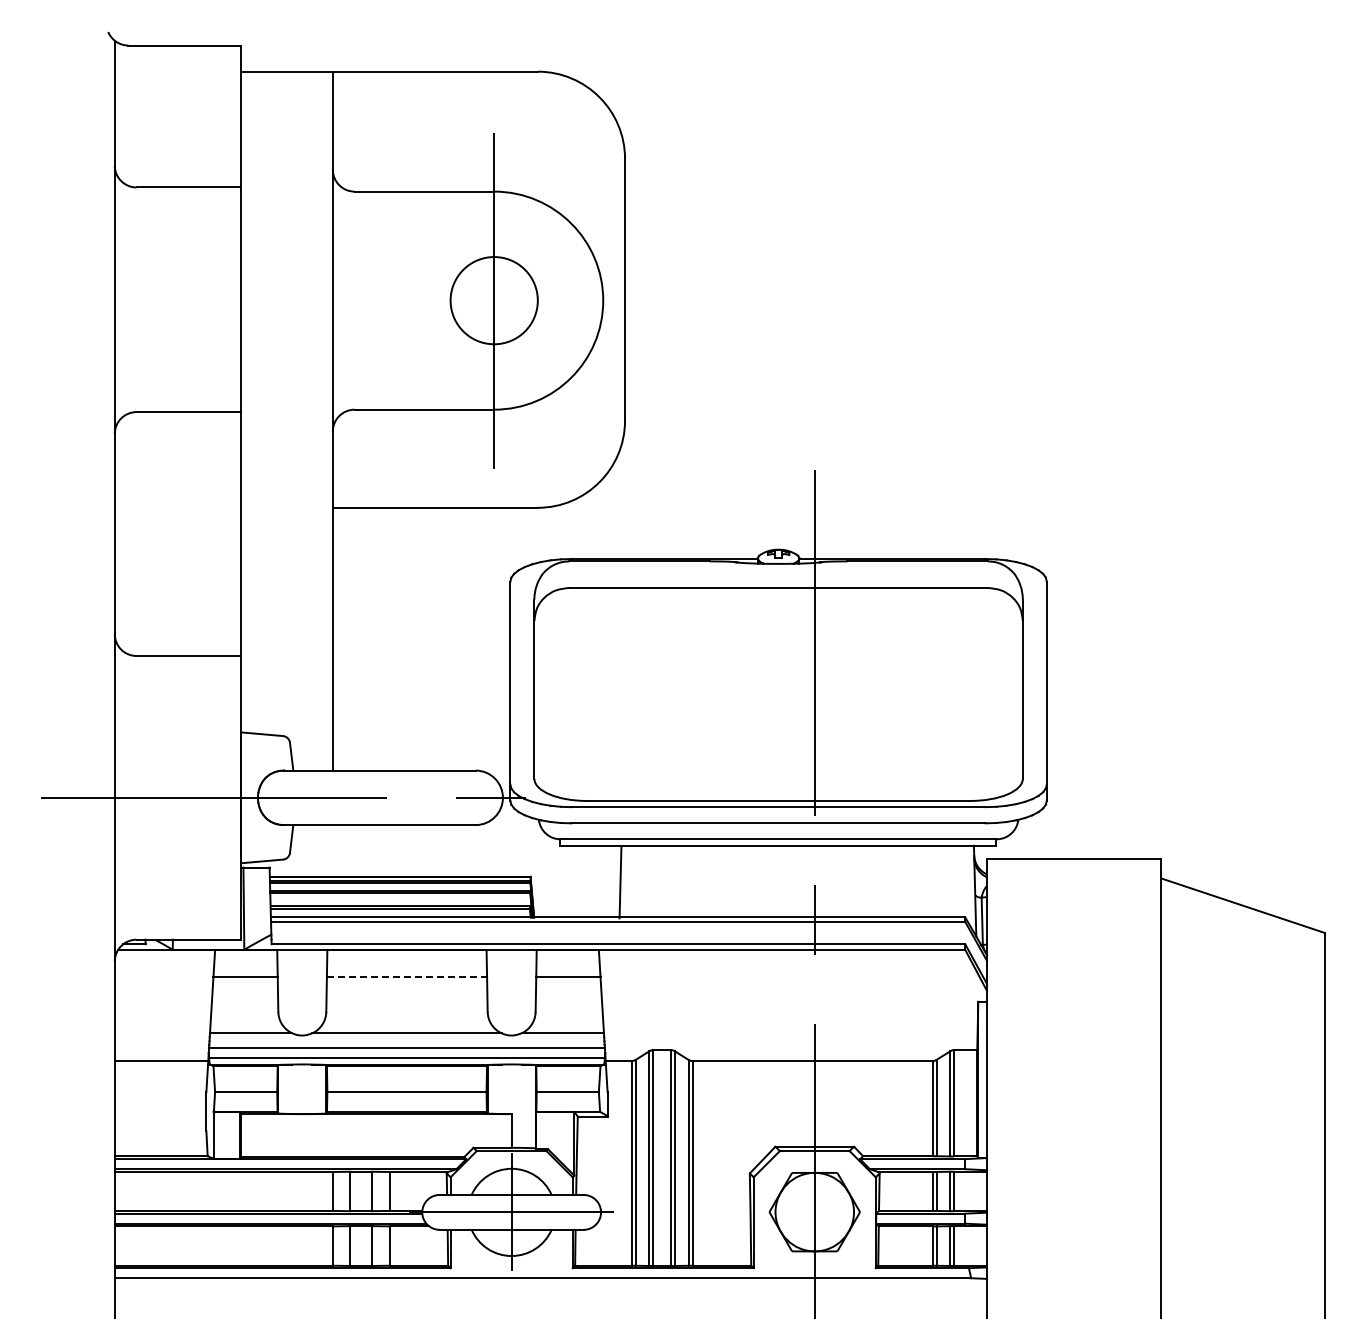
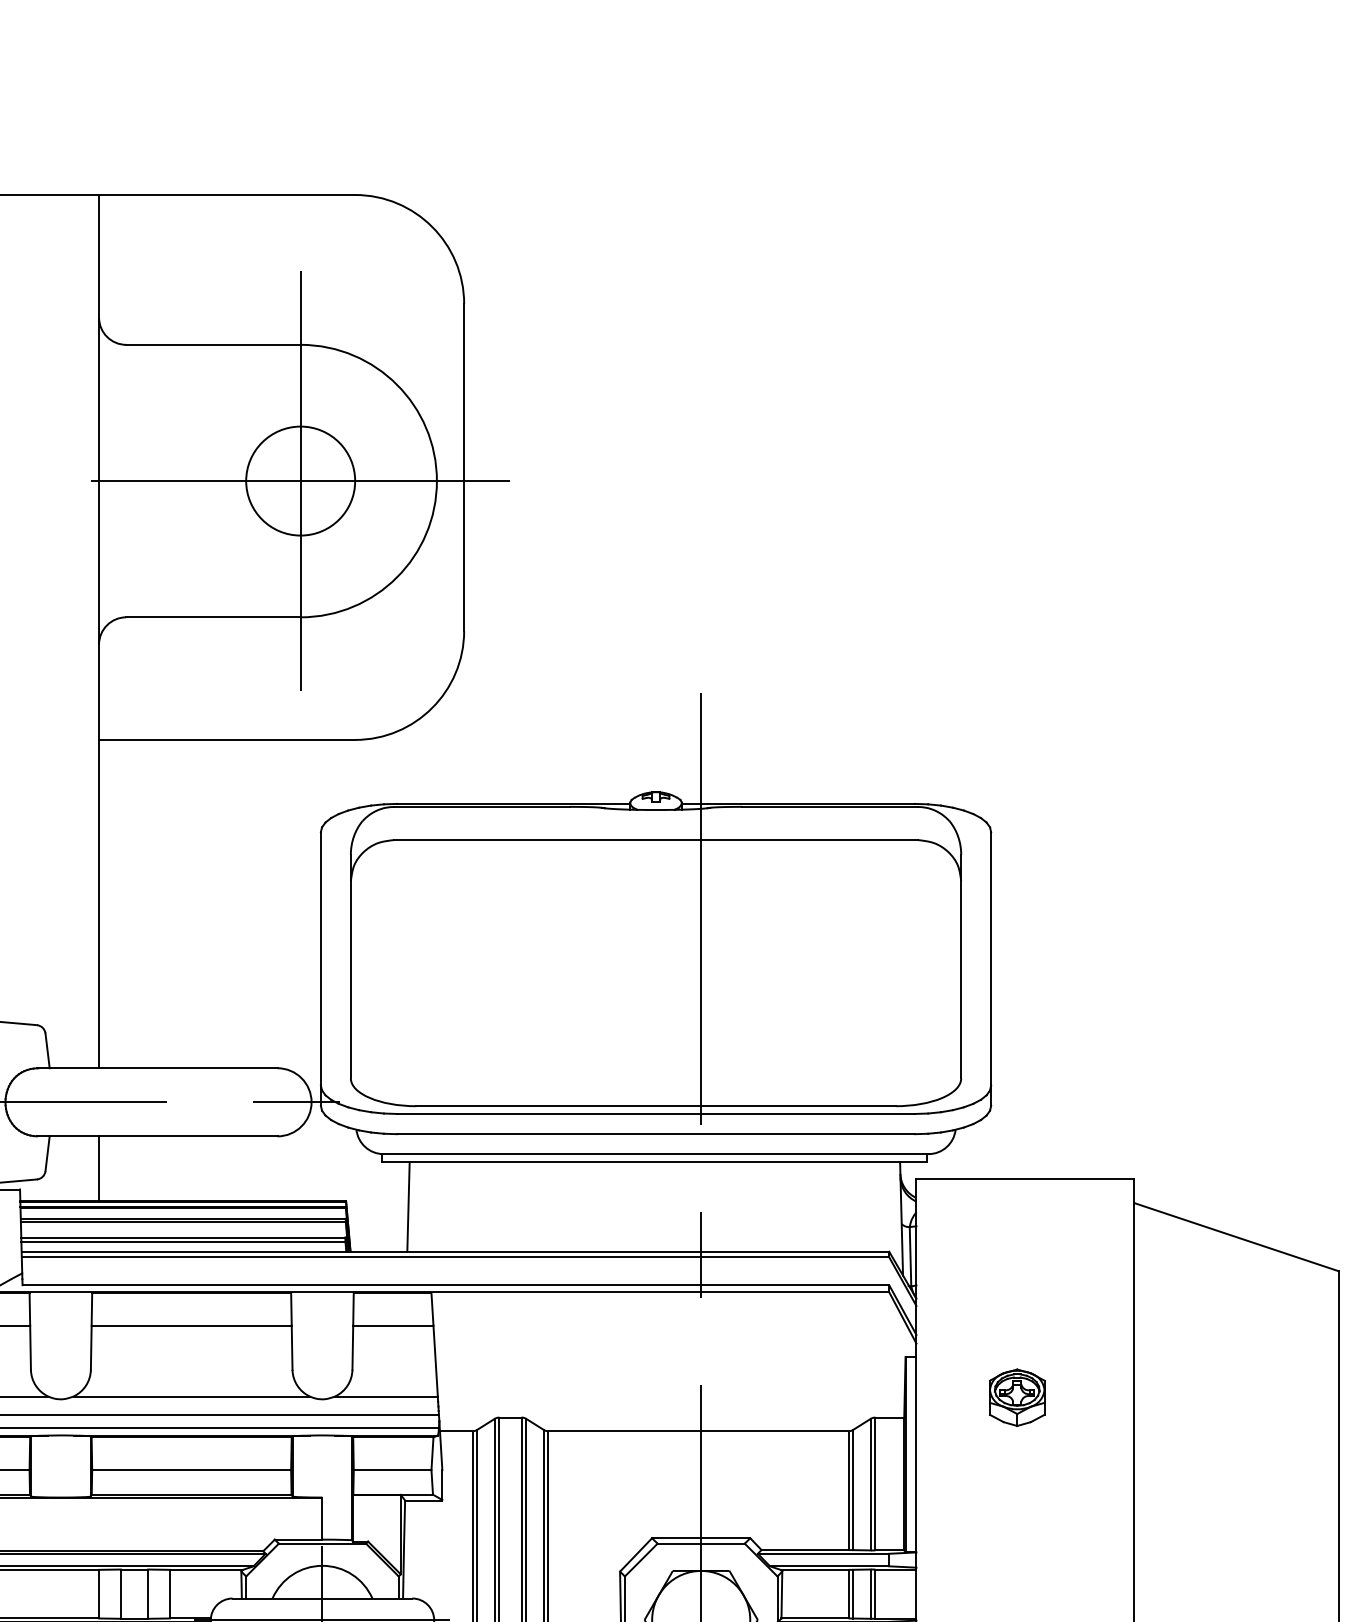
line: (494, 300) -> (301, 480), added
line: (332, 850) -> (98, 1168), added
line: (620, 882) -> (408, 1206), moved
line: (407, 976) -> (192, 1325), dashed -> solid
part: (1067, 1033) -> (1017, 1396), added

